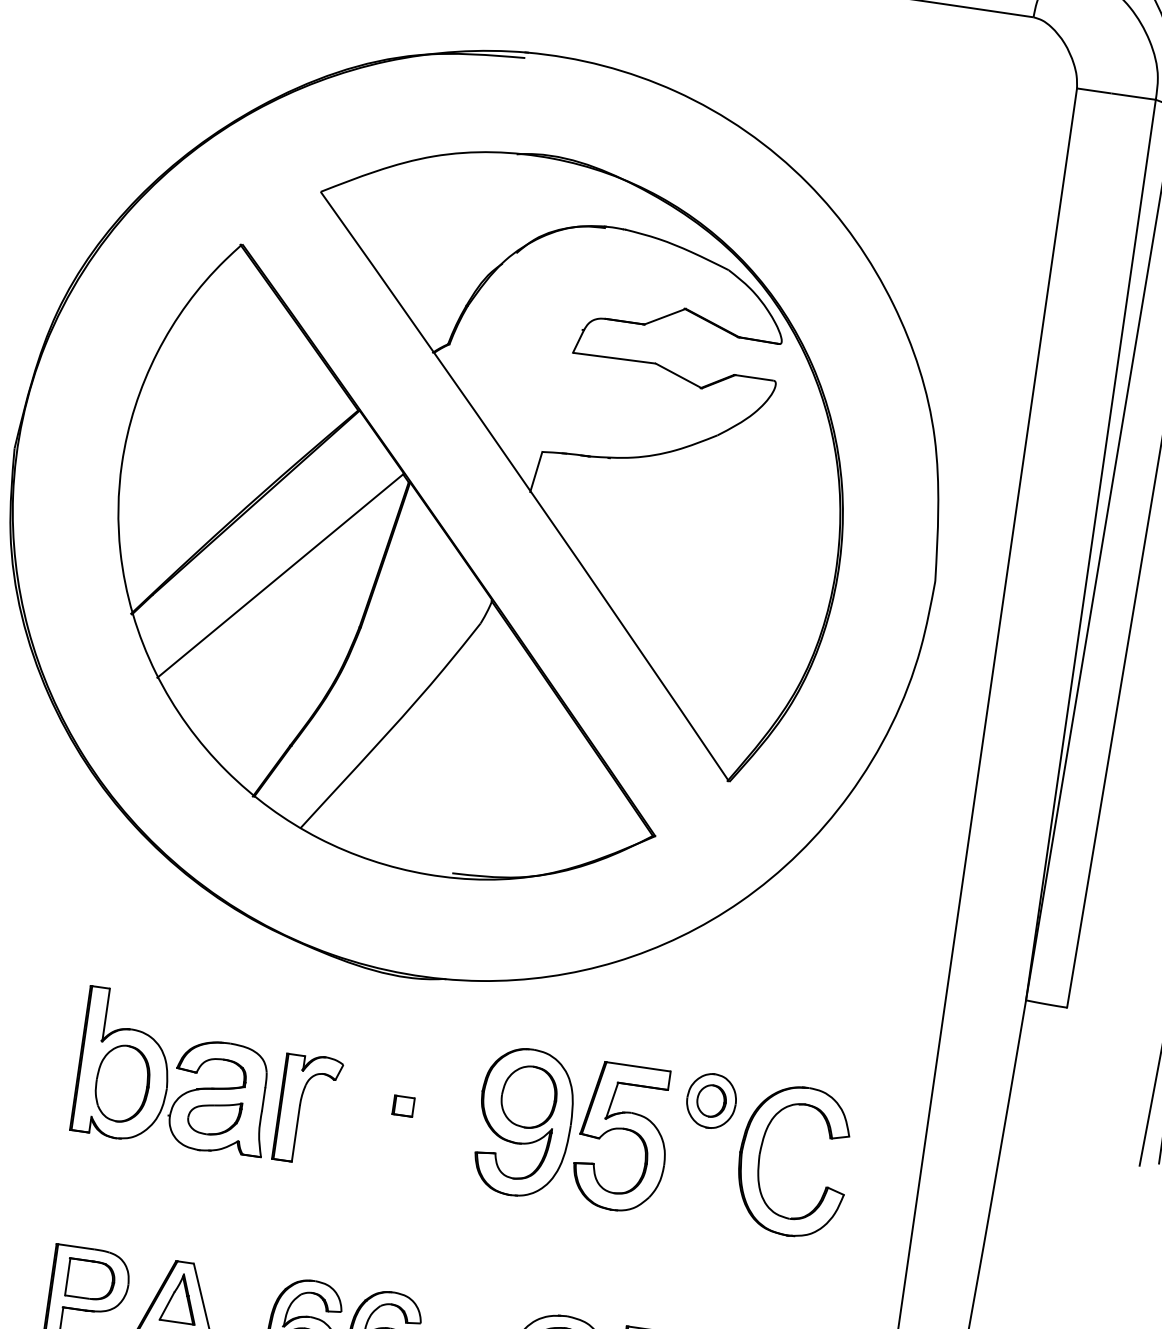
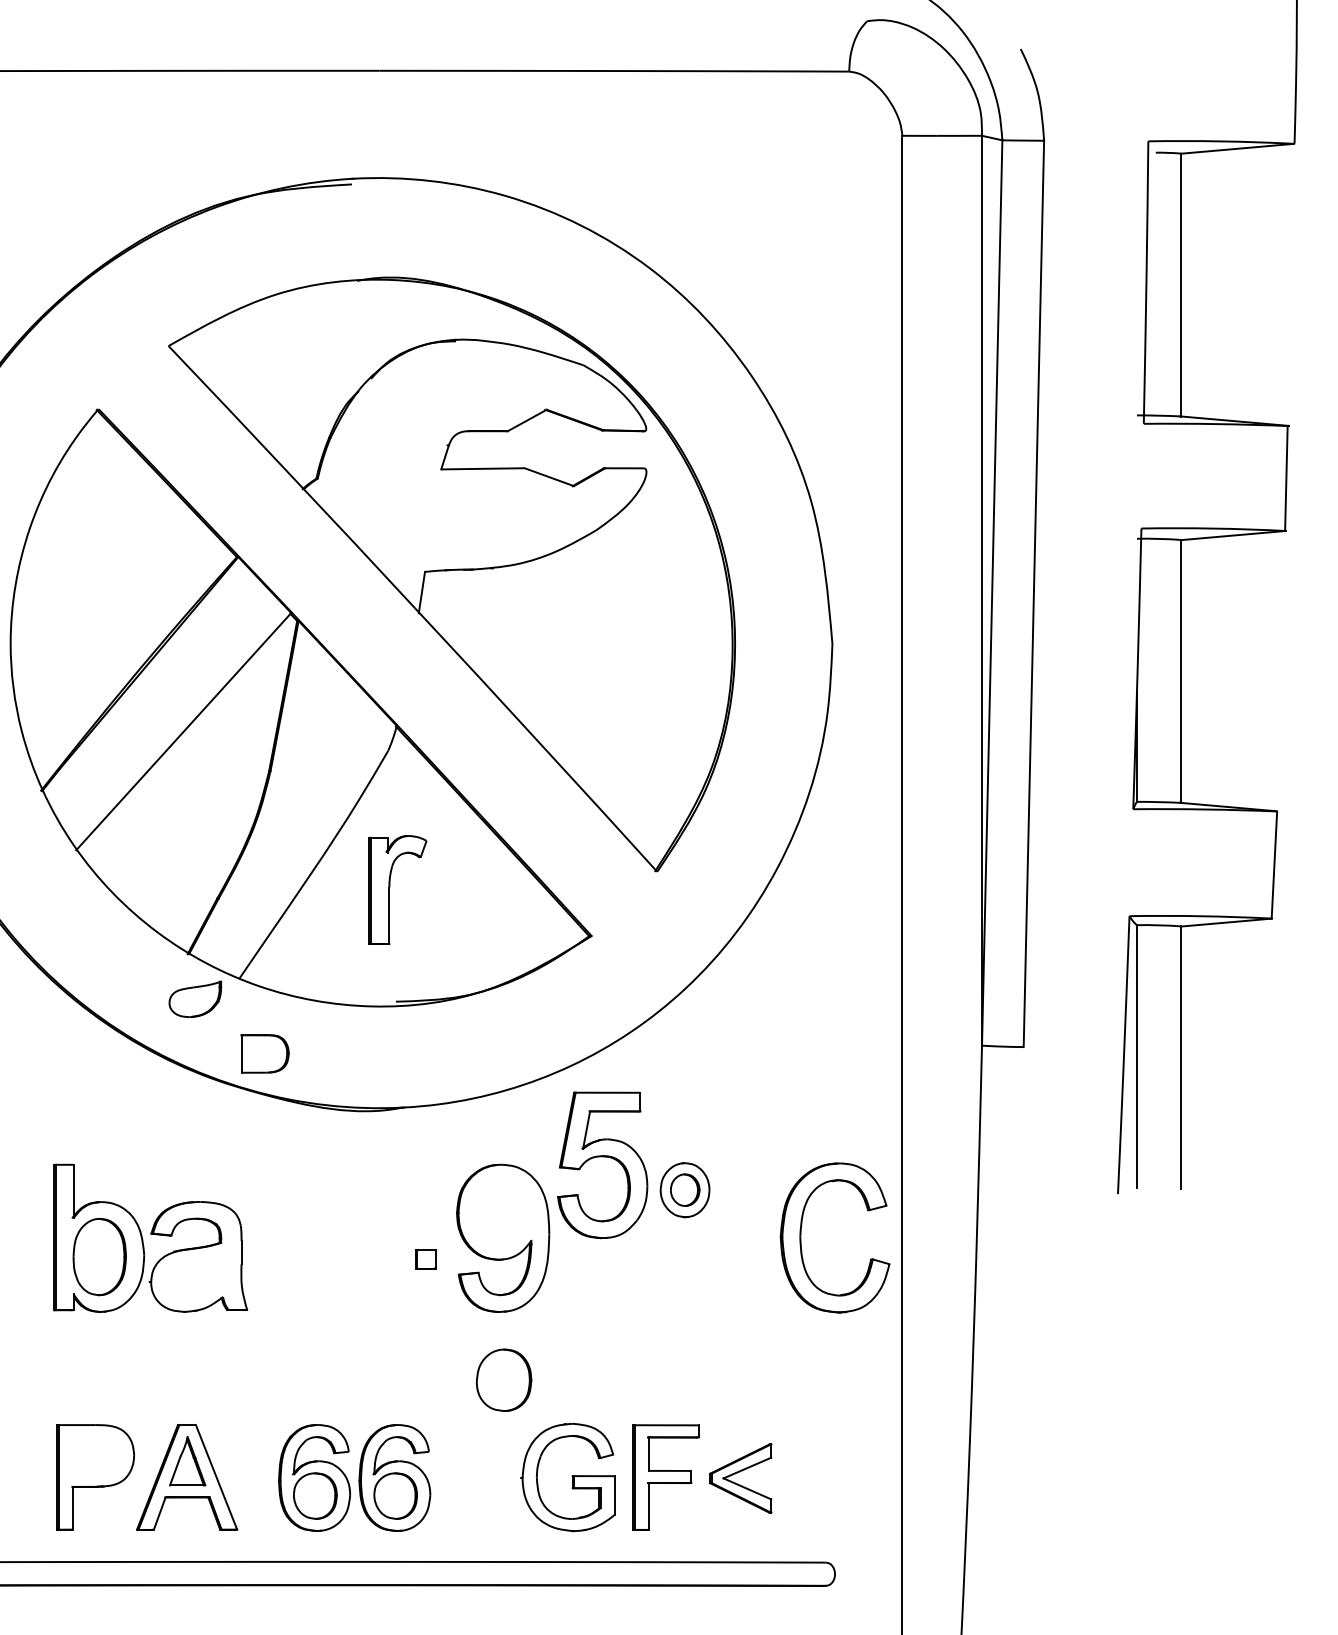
part: (528, 1096) -> (503, 1379), moved
part: (301, 1105) -> (390, 887), moved
part: (403, 1106) -> (425, 1259), moved
part: (214, 1116) -> (195, 998), moved
part: (623, 1130) -> (602, 1157), moved
part: (760, 1155) -> (801, 1237), moved
part: (90, 1279) -> (264, 1053), moved

